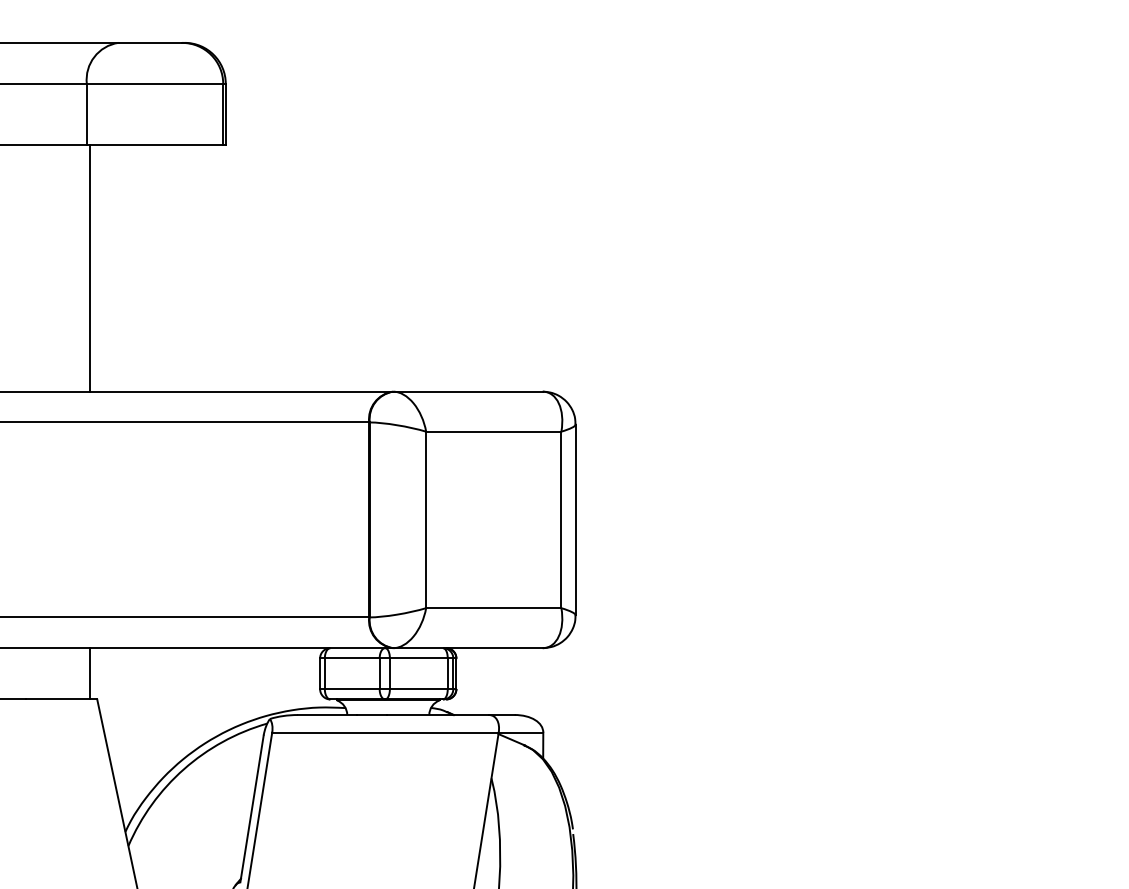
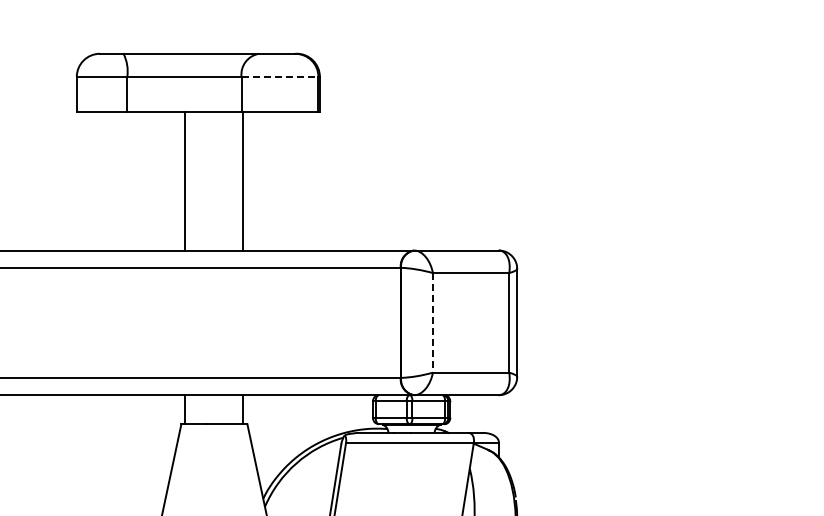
line: (155, 83) -> (280, 76), solid -> dashed
line: (425, 519) -> (432, 322), solid -> dashed

